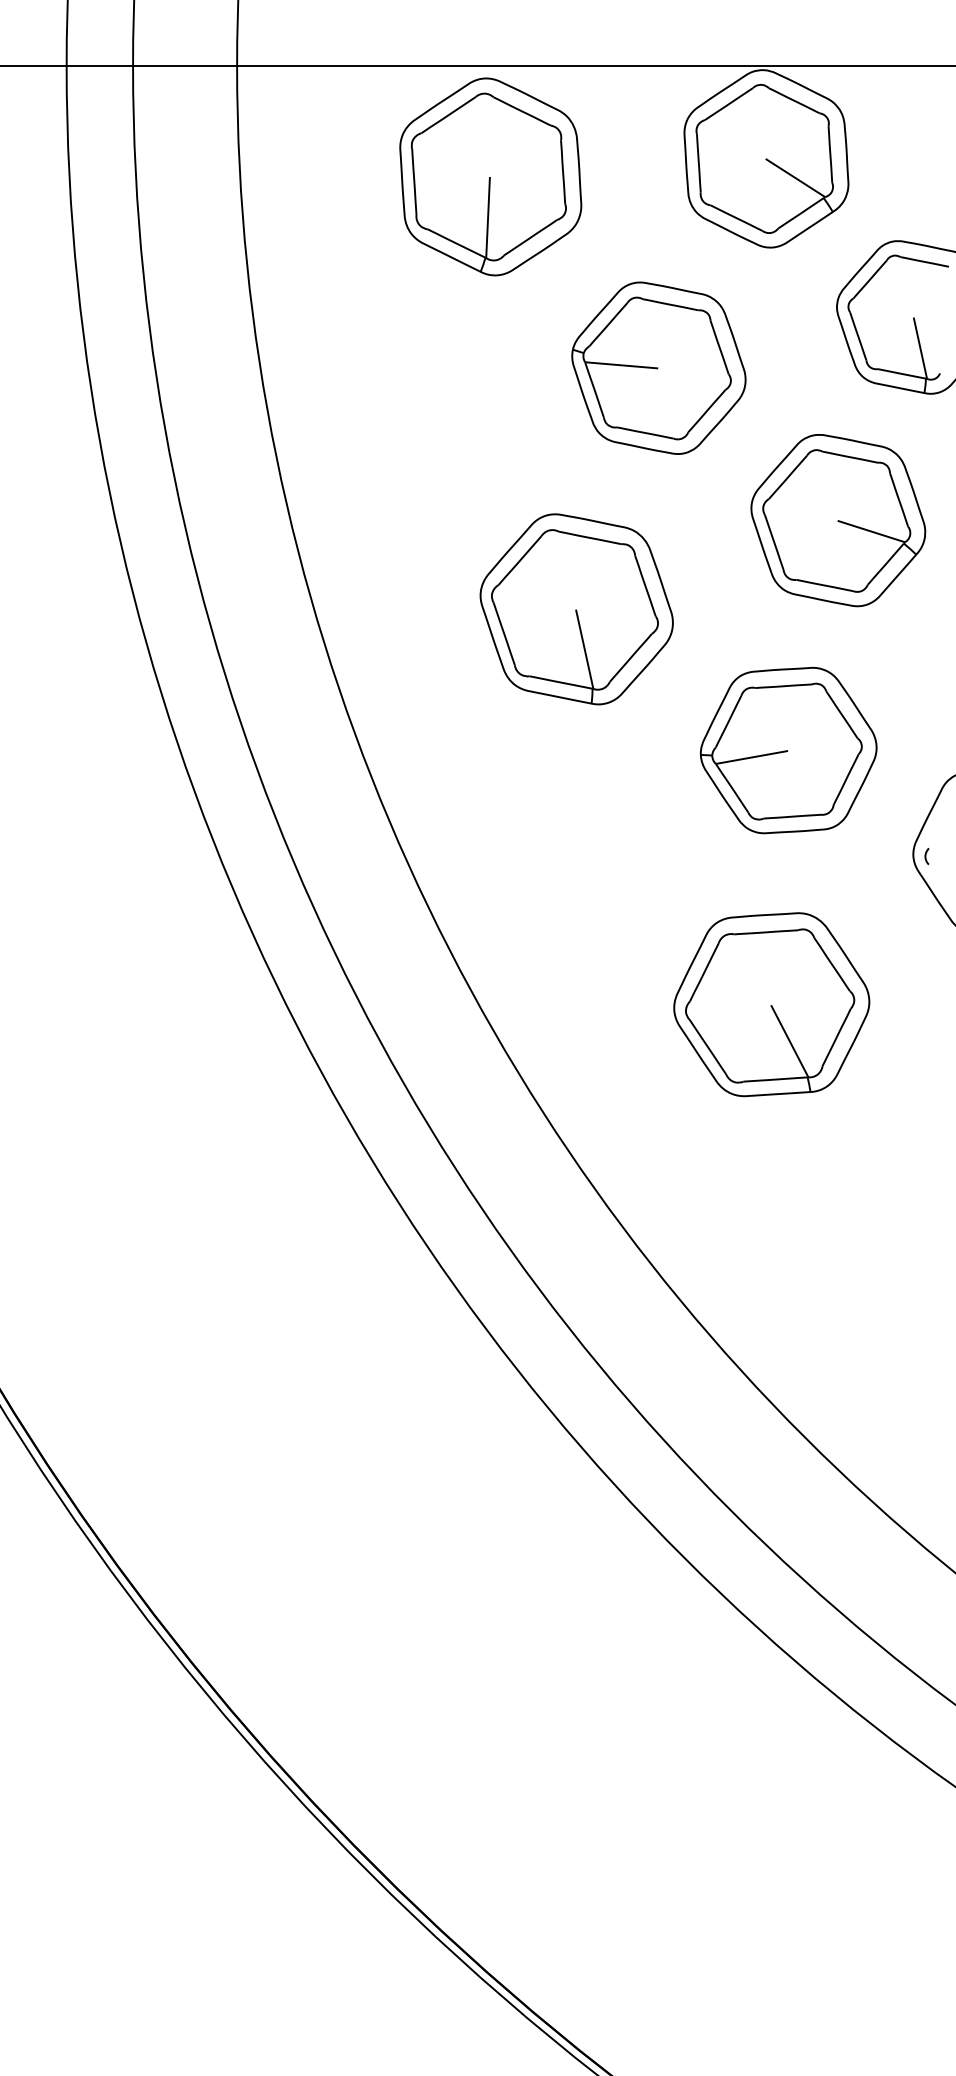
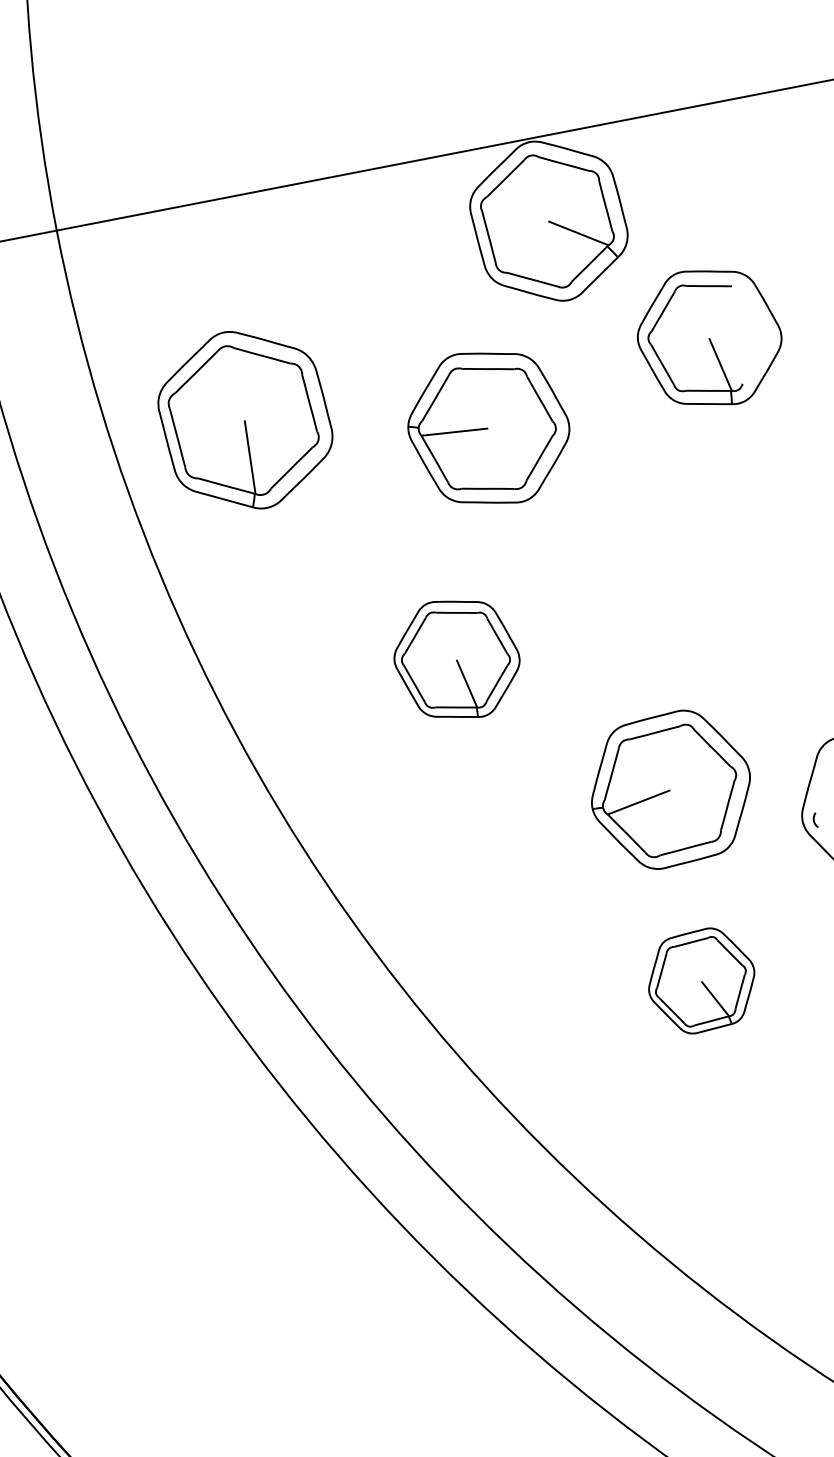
part: (490, 176) -> (245, 419), moved
part: (838, 520) -> (676, 533), removed
part: (576, 609) -> (456, 659), size x0.7
part: (788, 750) -> (670, 789), moved
part: (771, 1004) -> (701, 980), size x0.6

